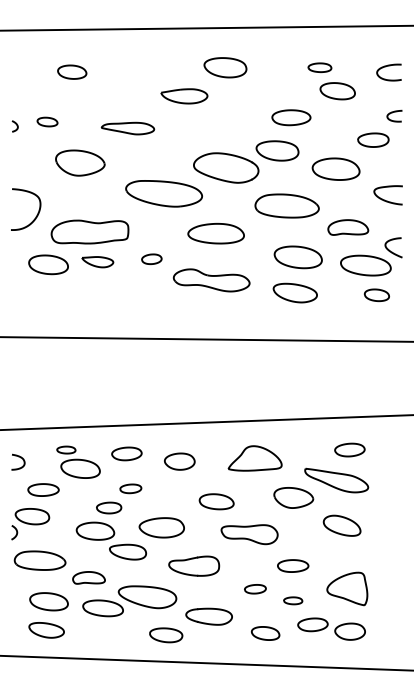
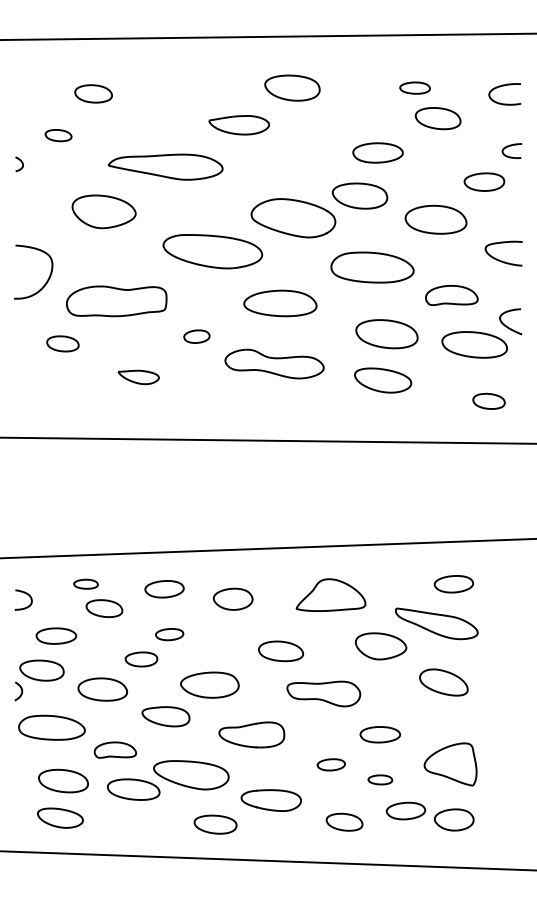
part: (47, 121) -> (58, 135), moved
part: (127, 128) -> (165, 166), size x1.67
part: (97, 262) -> (138, 377), moved
part: (48, 264) -> (62, 343), size x0.62
part: (376, 294) -> (488, 400), moved
part: (80, 468) -> (104, 608), size x0.71
part: (95, 531) -> (102, 689), moved

